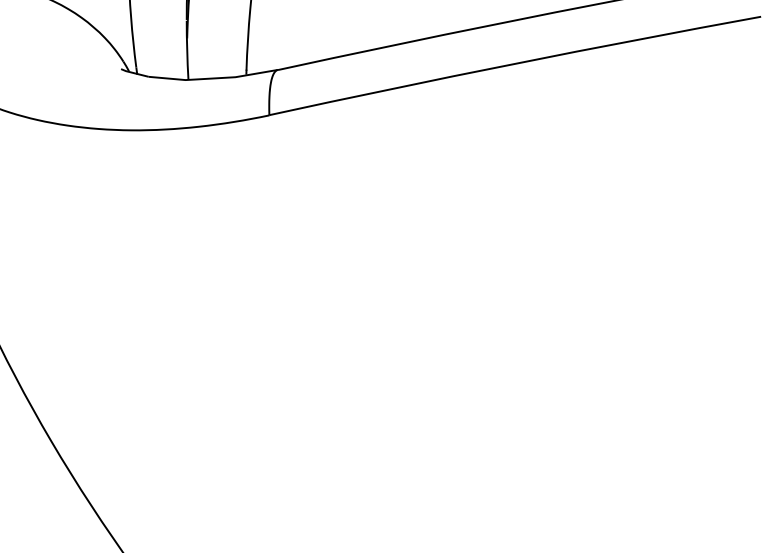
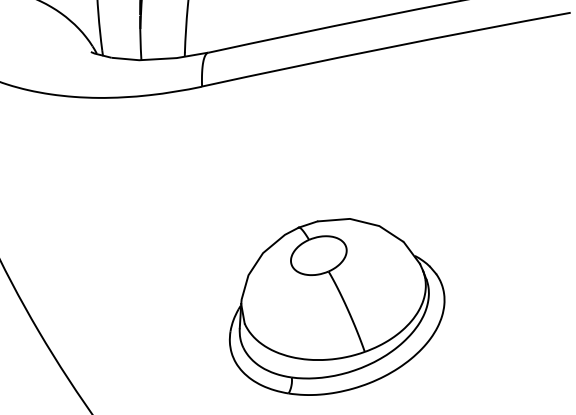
part: (449, 408) -> (337, 306), added

